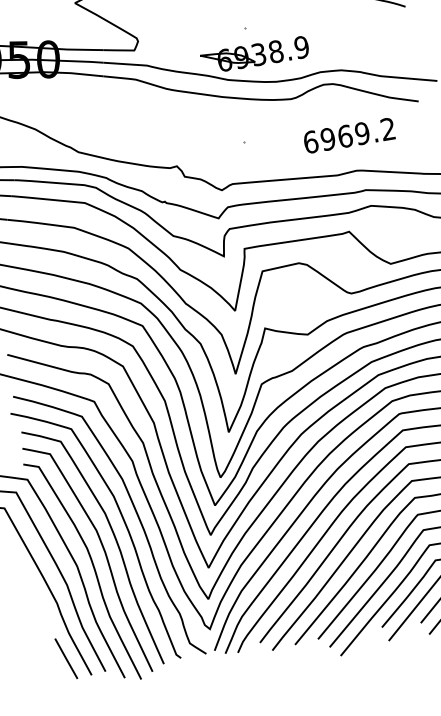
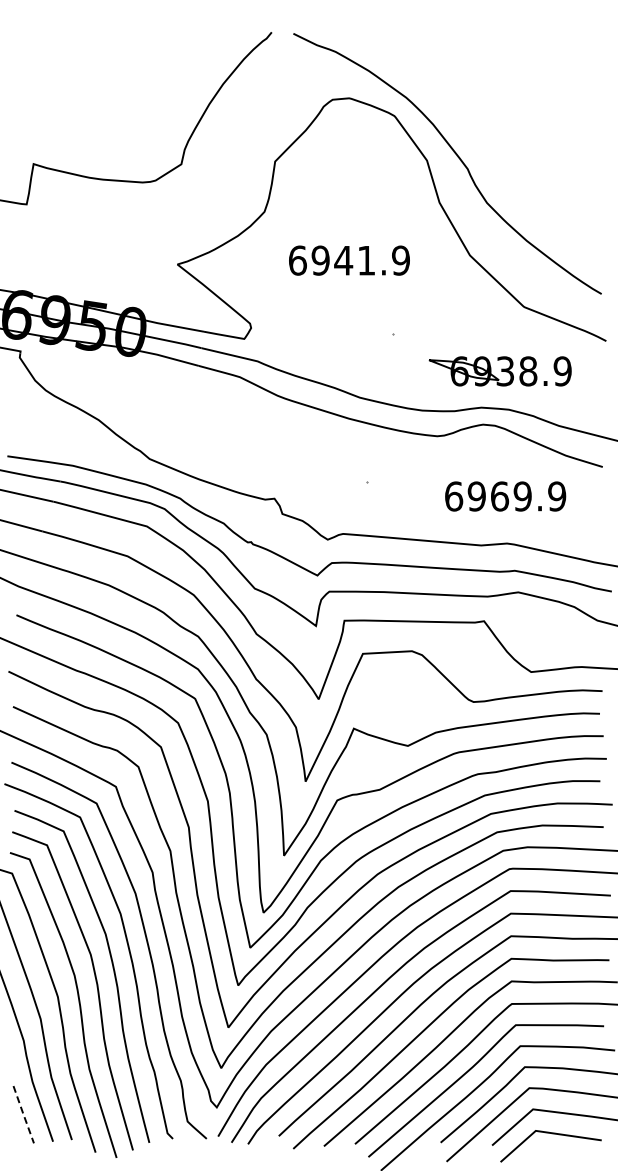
part: (254, 55) -> (499, 371), moved
text: (388, 129) -> (557, 496), 6969.2 -> 6969.9
line: (66, 659) -> (23, 1115), solid -> dashed

